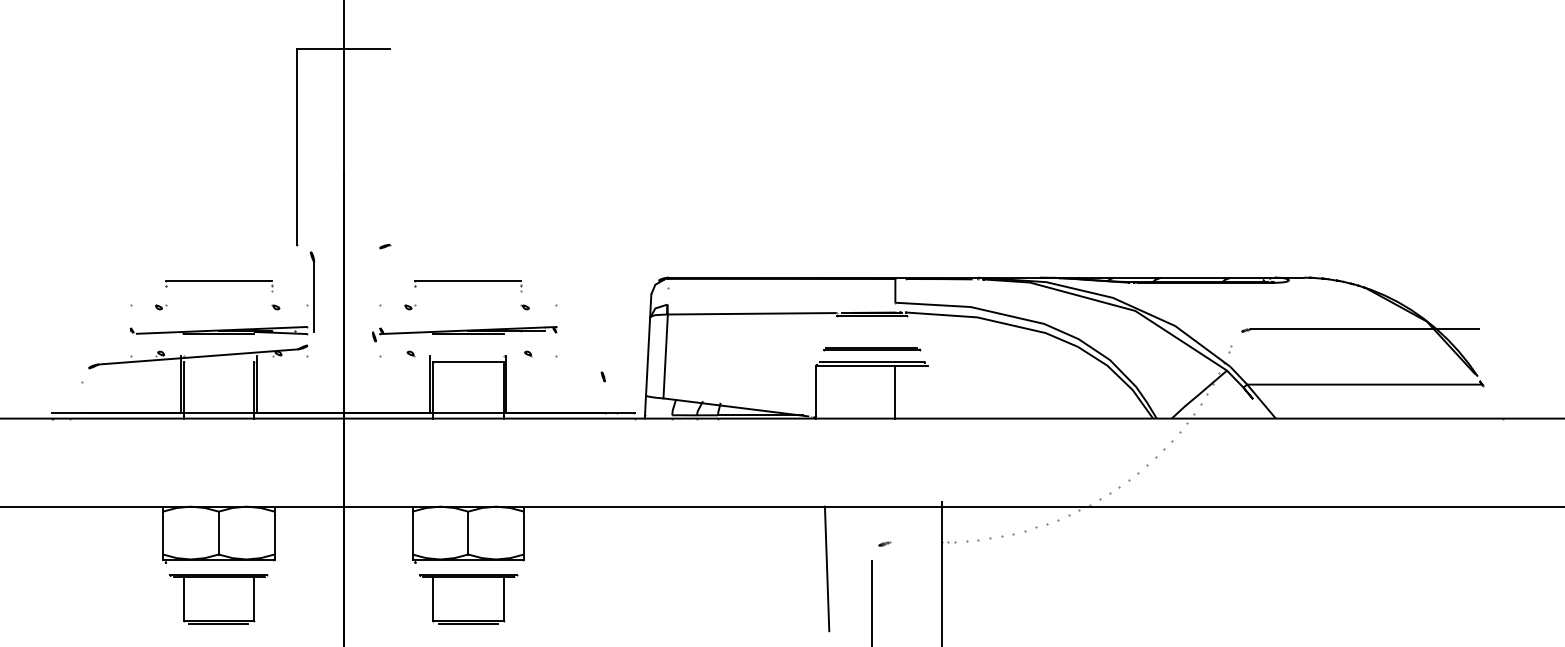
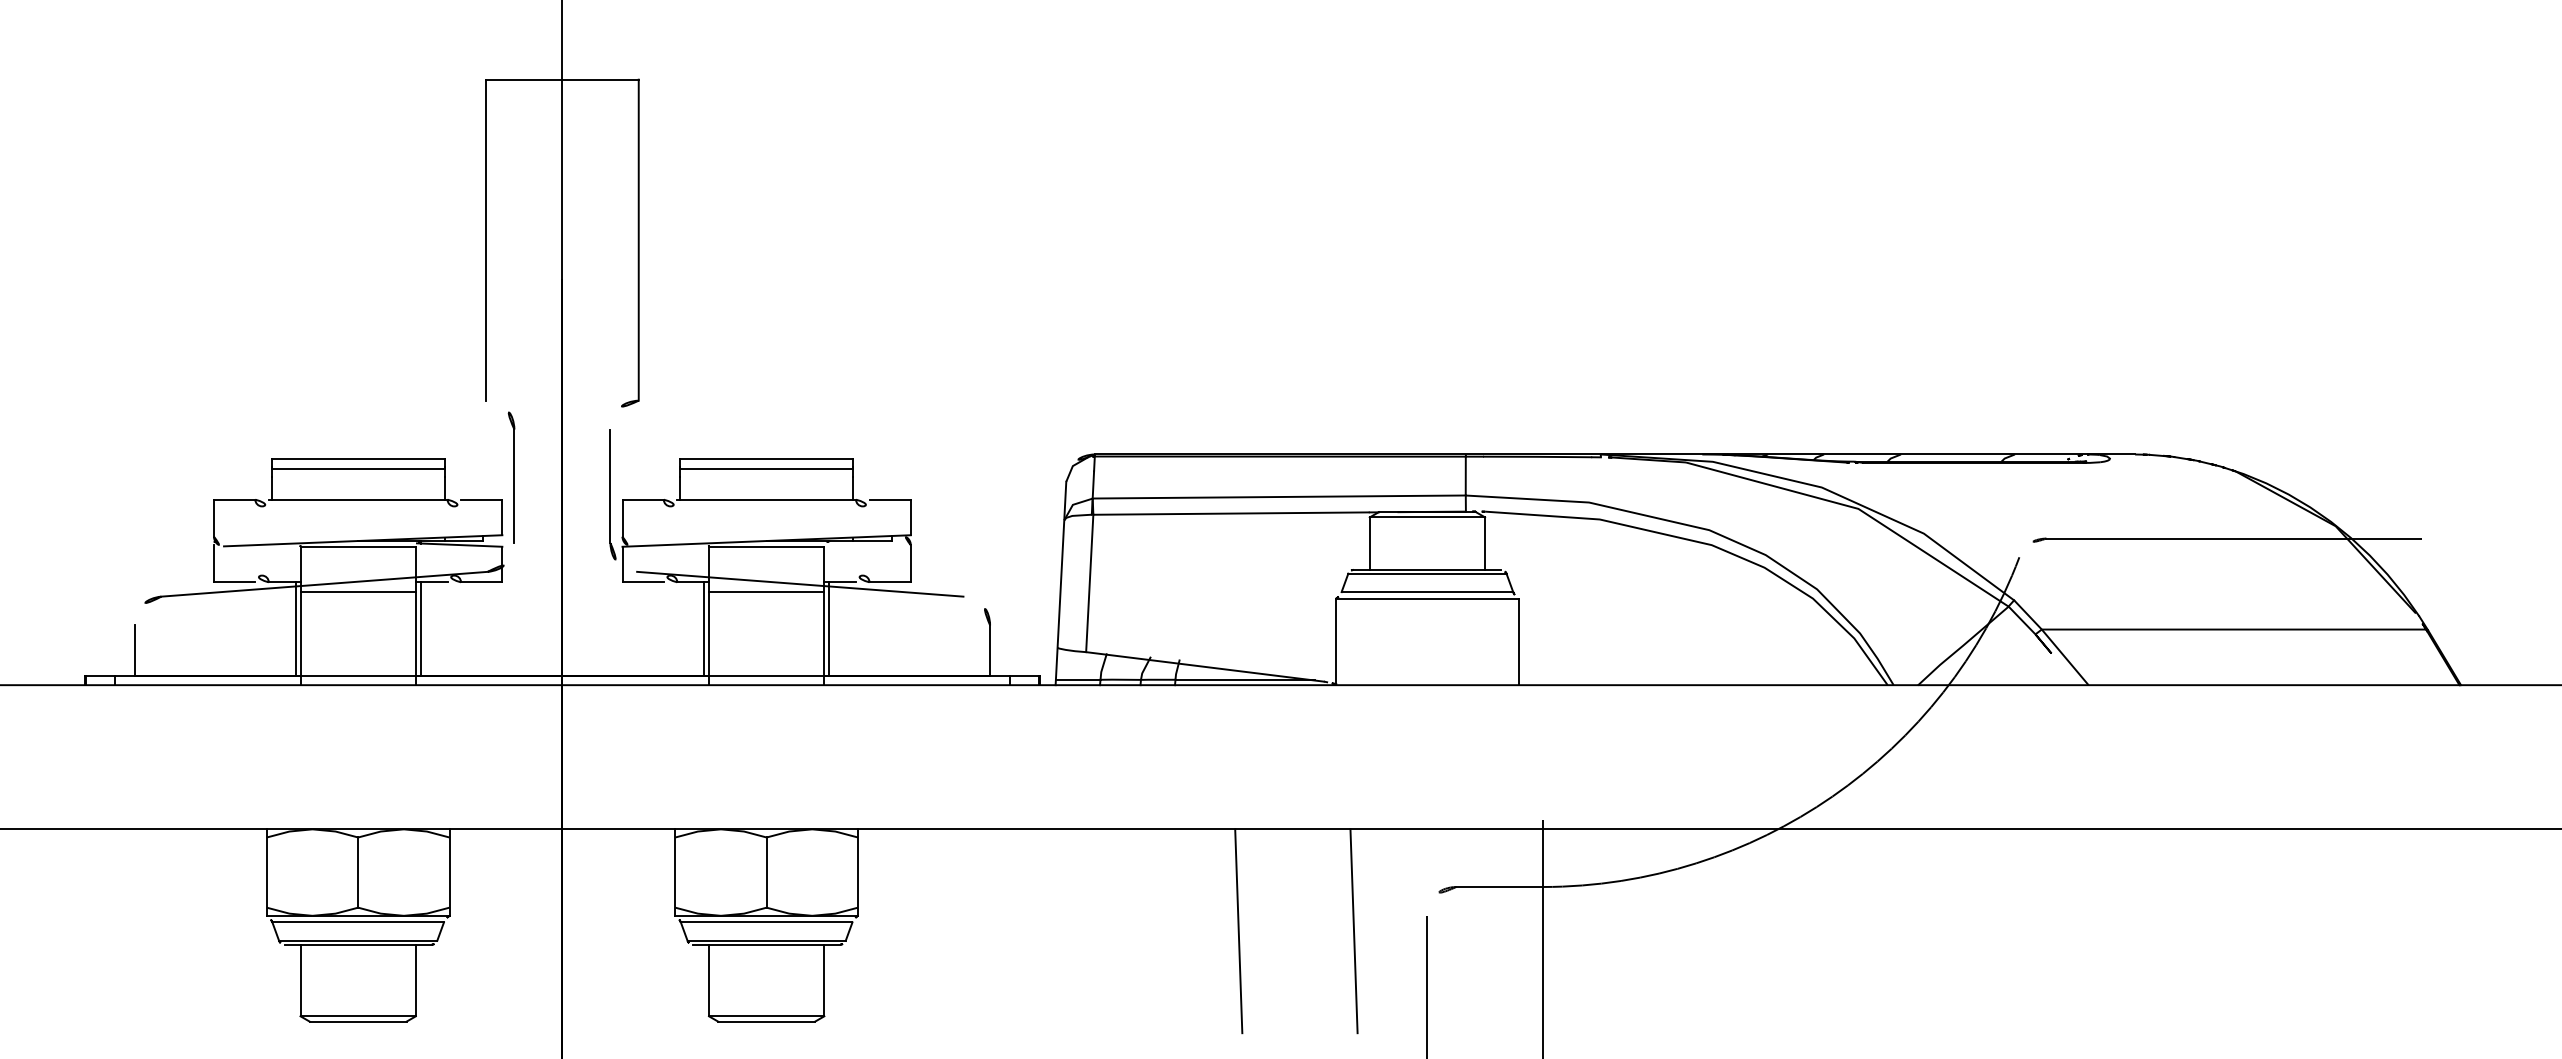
line: (390, 146) -> (639, 239), added
line: (218, 286) -> (357, 468), added
line: (468, 286) -> (766, 468), added
line: (372, 296) -> (609, 485), added
line: (781, 303) -> (1279, 496), added
line: (218, 305) -> (357, 500), added
line: (467, 305) -> (765, 500), added
line: (488, 356) -> (799, 583), added
line: (218, 361) -> (357, 591), added
line: (894, 391) -> (1518, 640), moved
line: (915, 541) -> (1498, 886), added
line: (218, 563) -> (357, 922), added
line: (467, 563) -> (765, 922), added
line: (756, 568) -> (1238, 930), added

